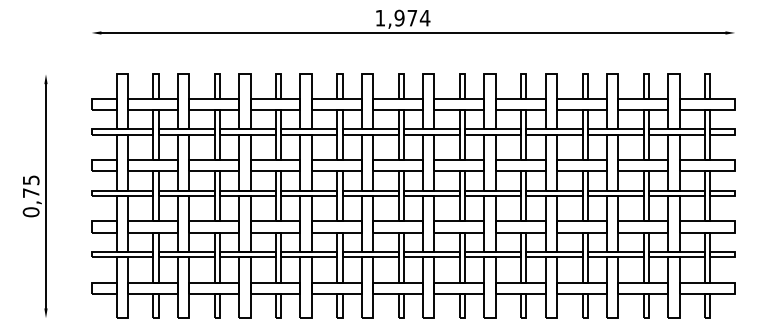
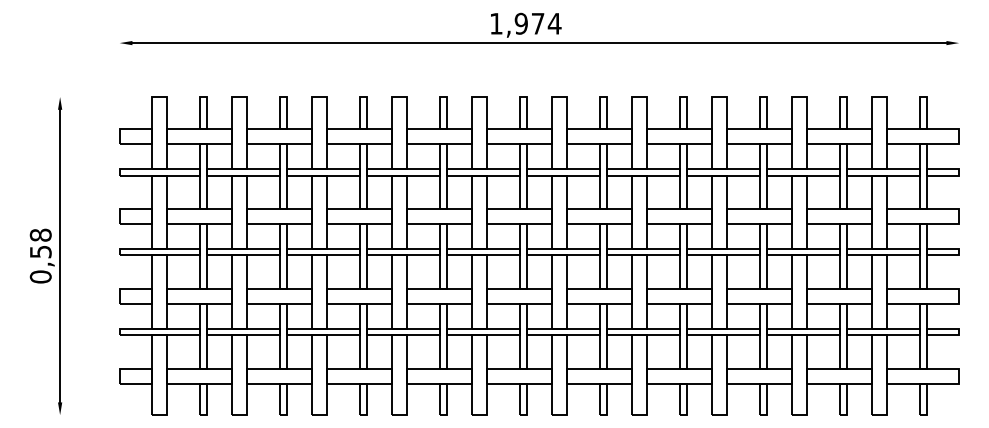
text: (30, 186) -> (39, 243), 0,75 -> 0,58

